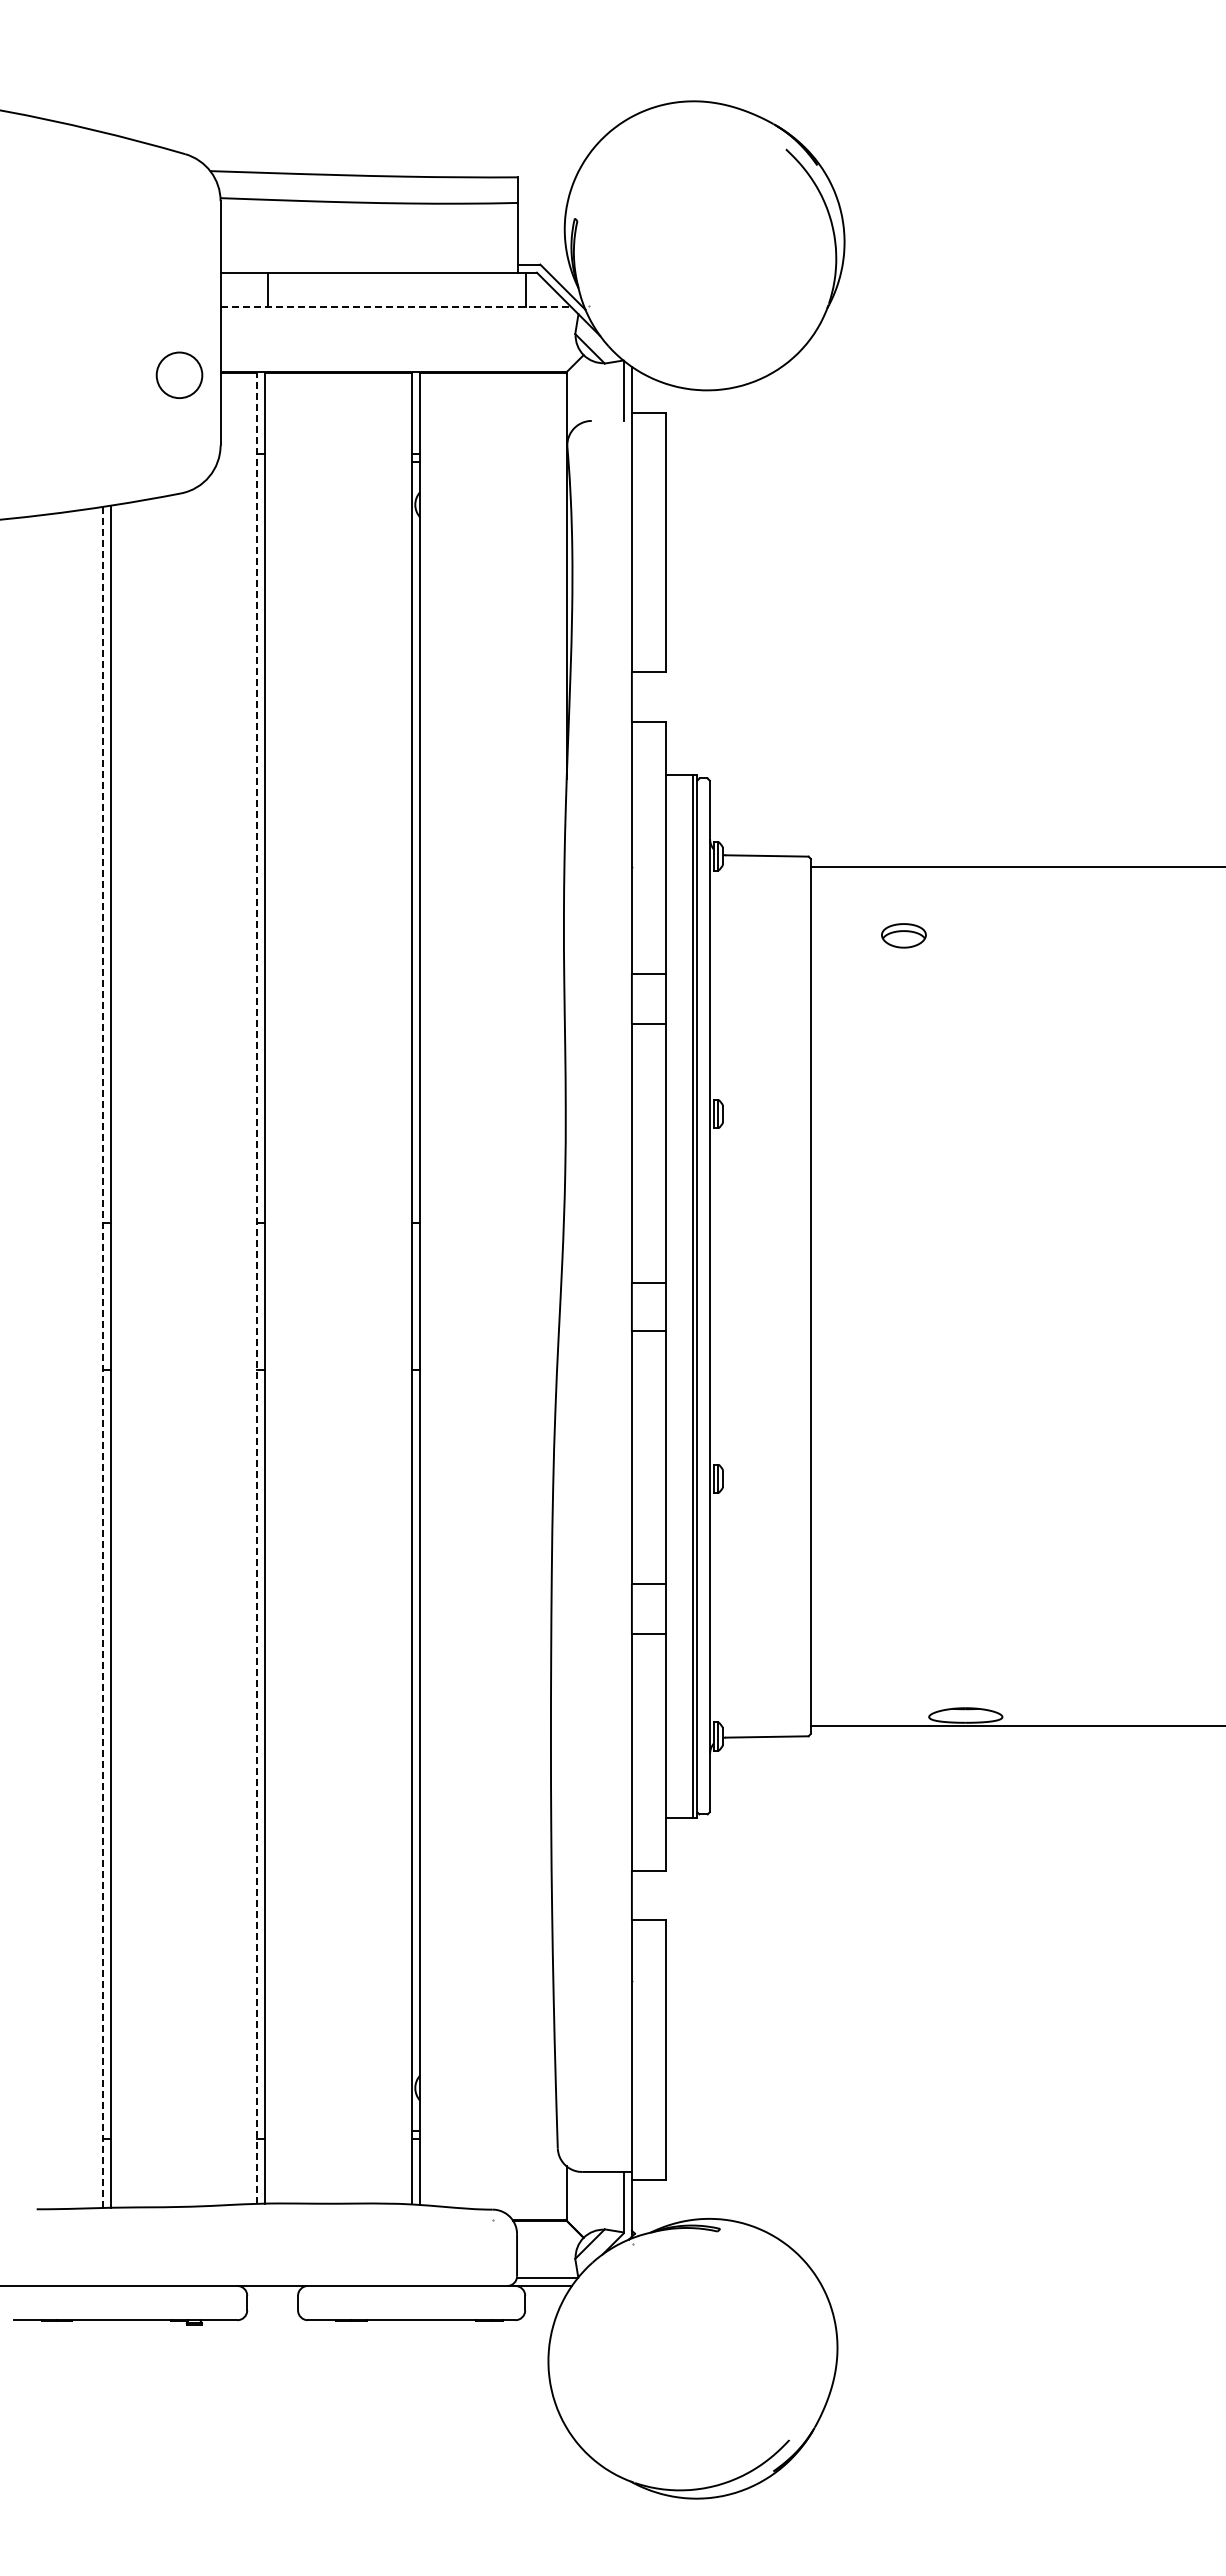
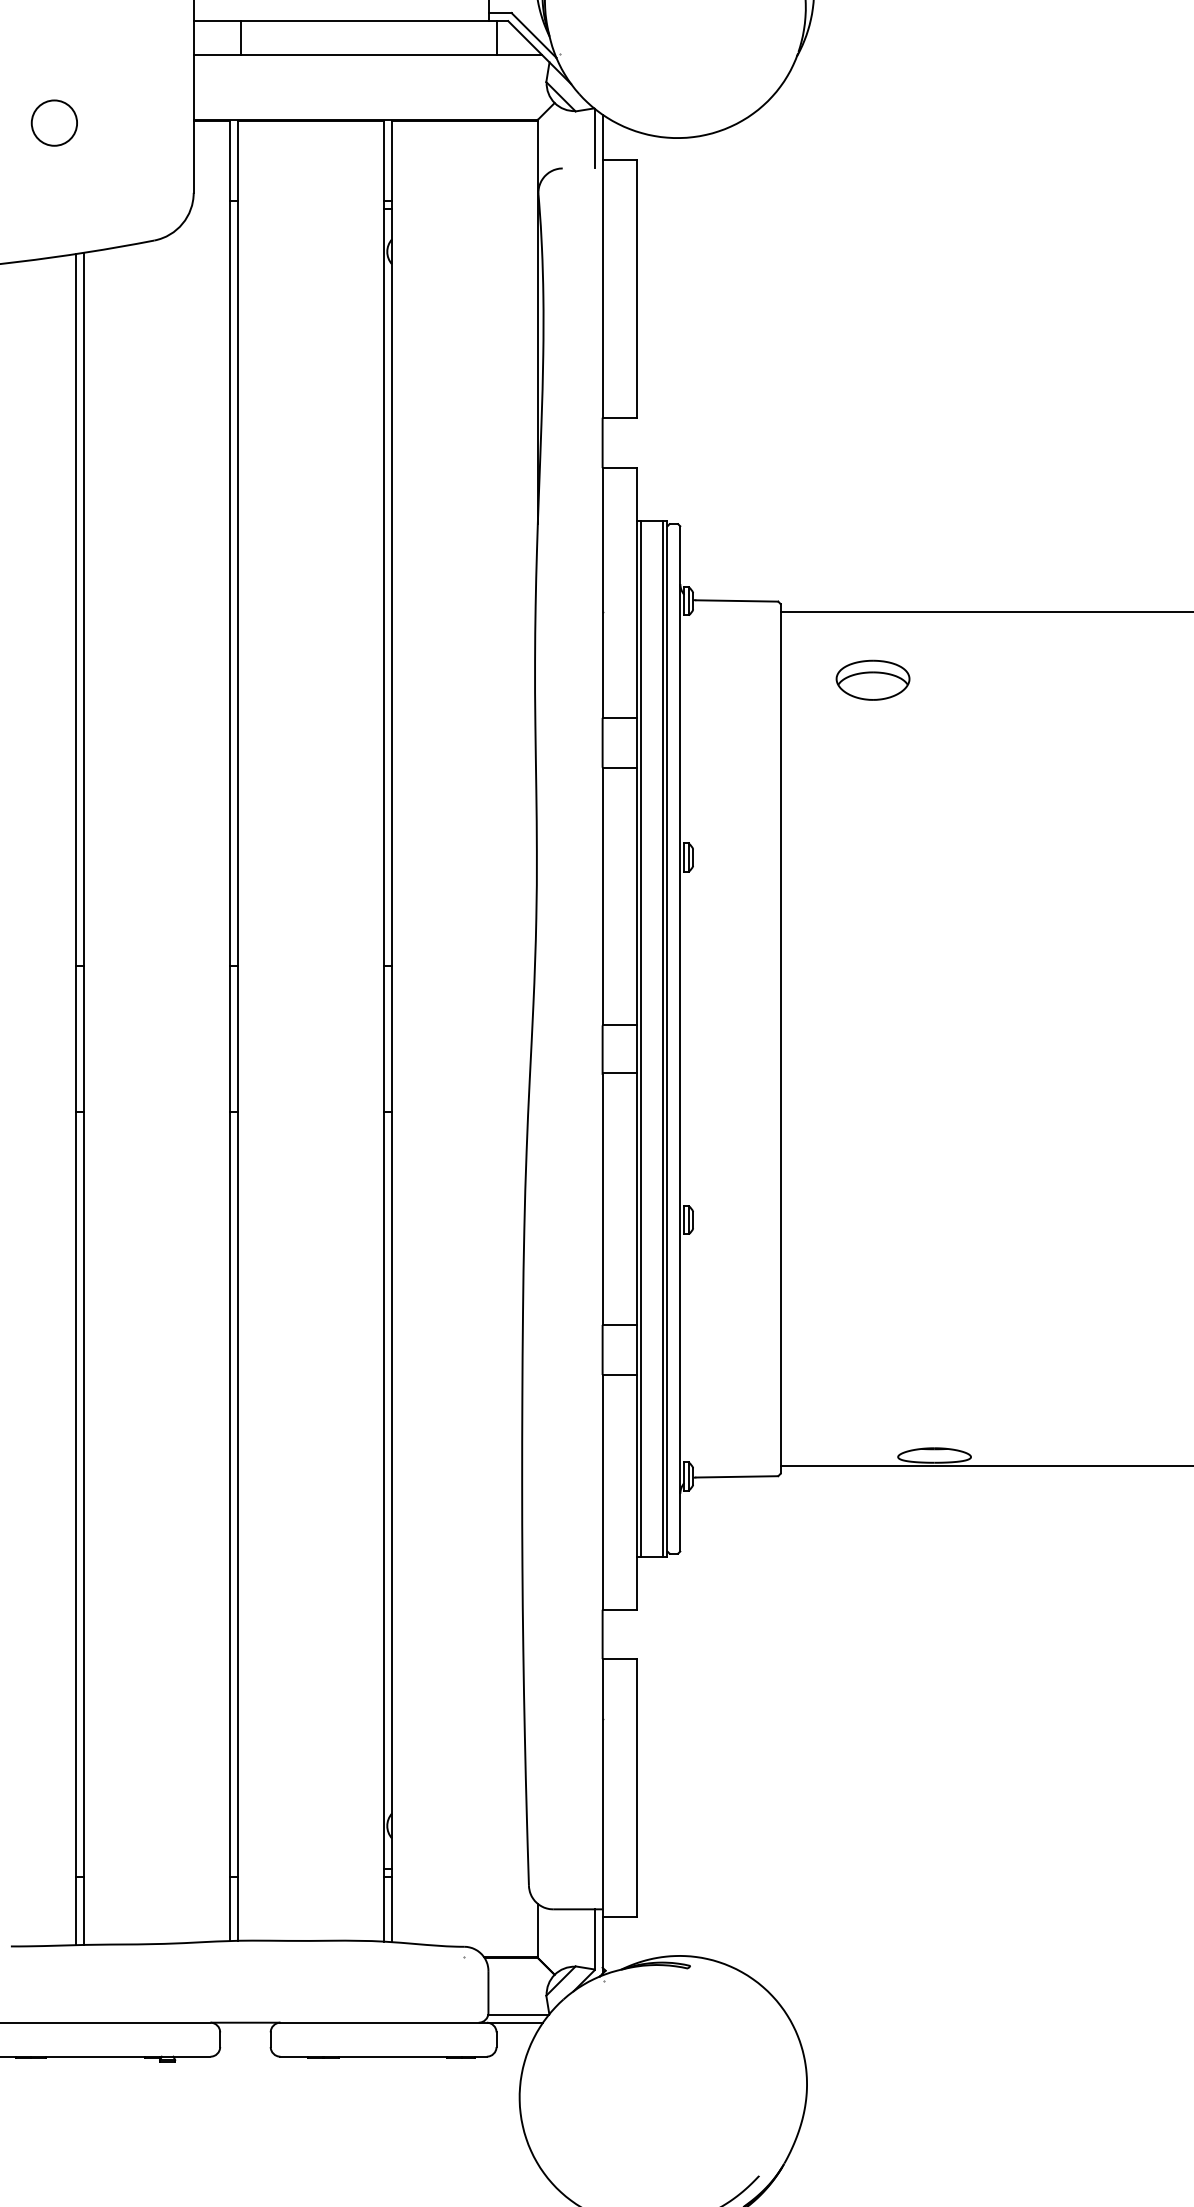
line: (396, 306) -> (368, 54), dashed -> solid
circle: (179, 374) -> (54, 122), moved
part: (903, 935) -> (872, 680), size x1.67
line: (257, 1287) -> (230, 1029), dashed -> solid
line: (670, 1296) -> (641, 1038), added
line: (102, 1357) -> (76, 1099), dashed -> solid

